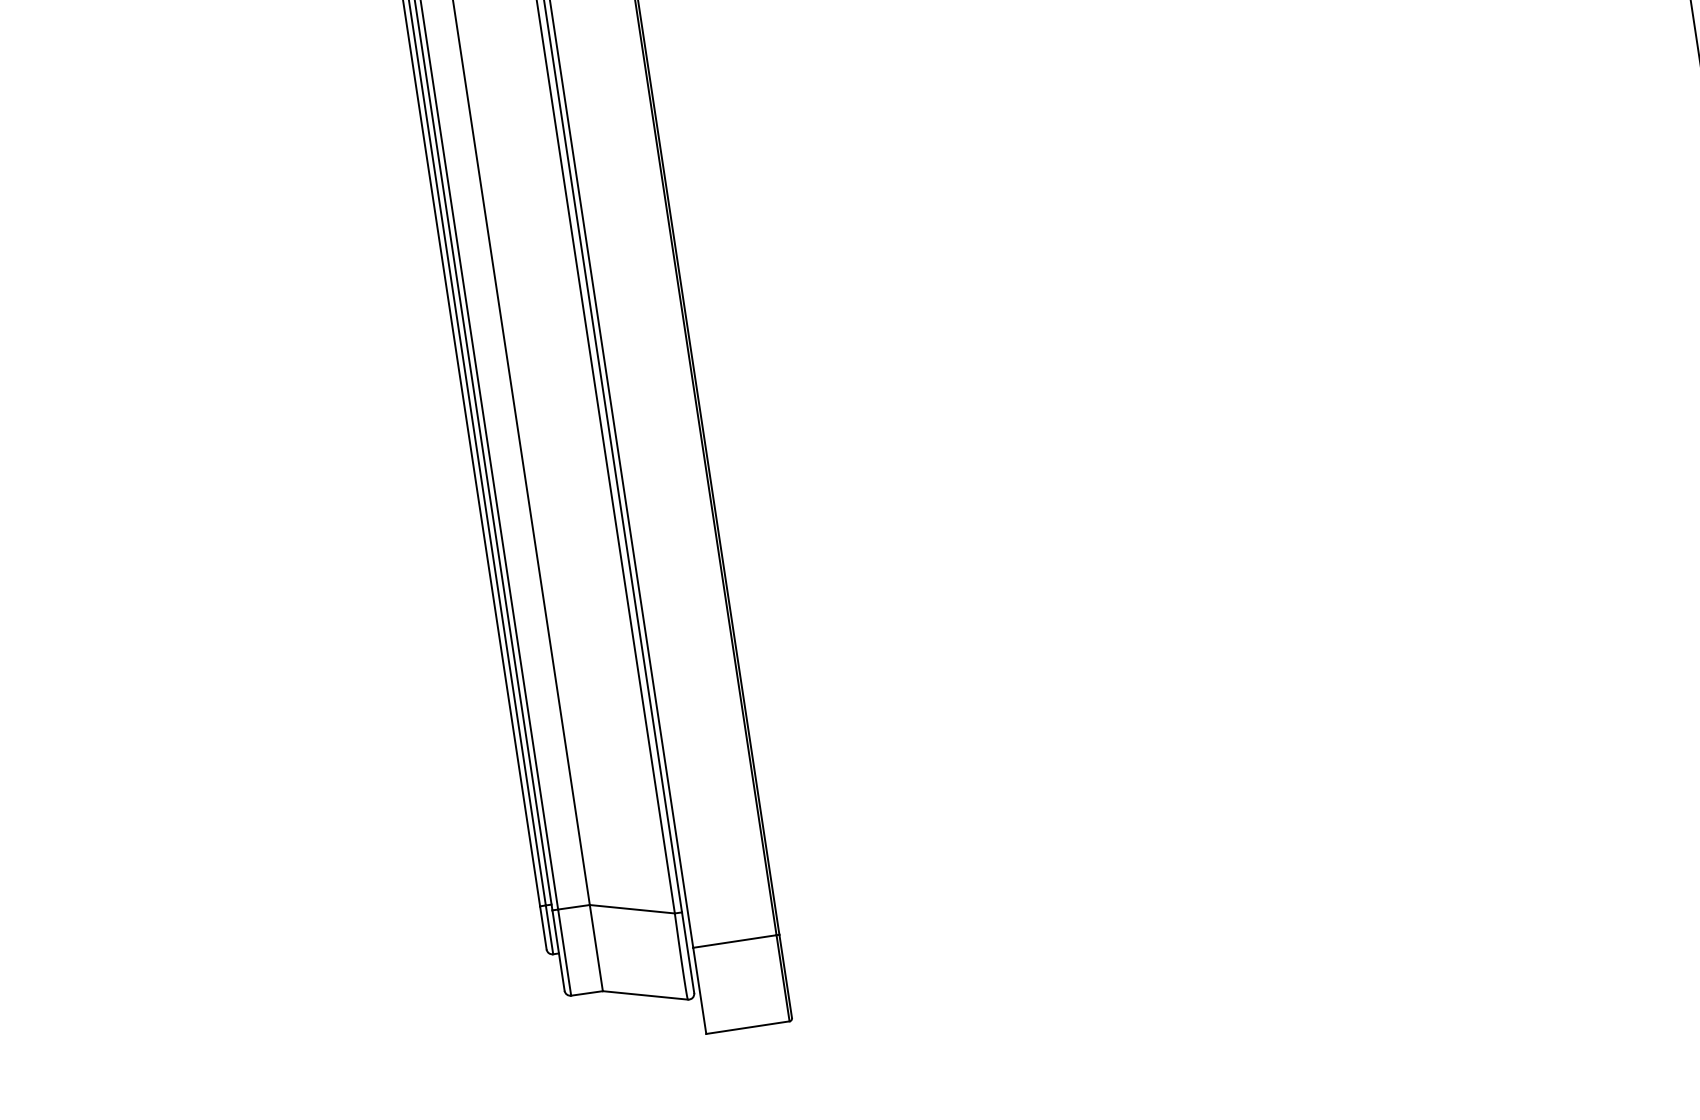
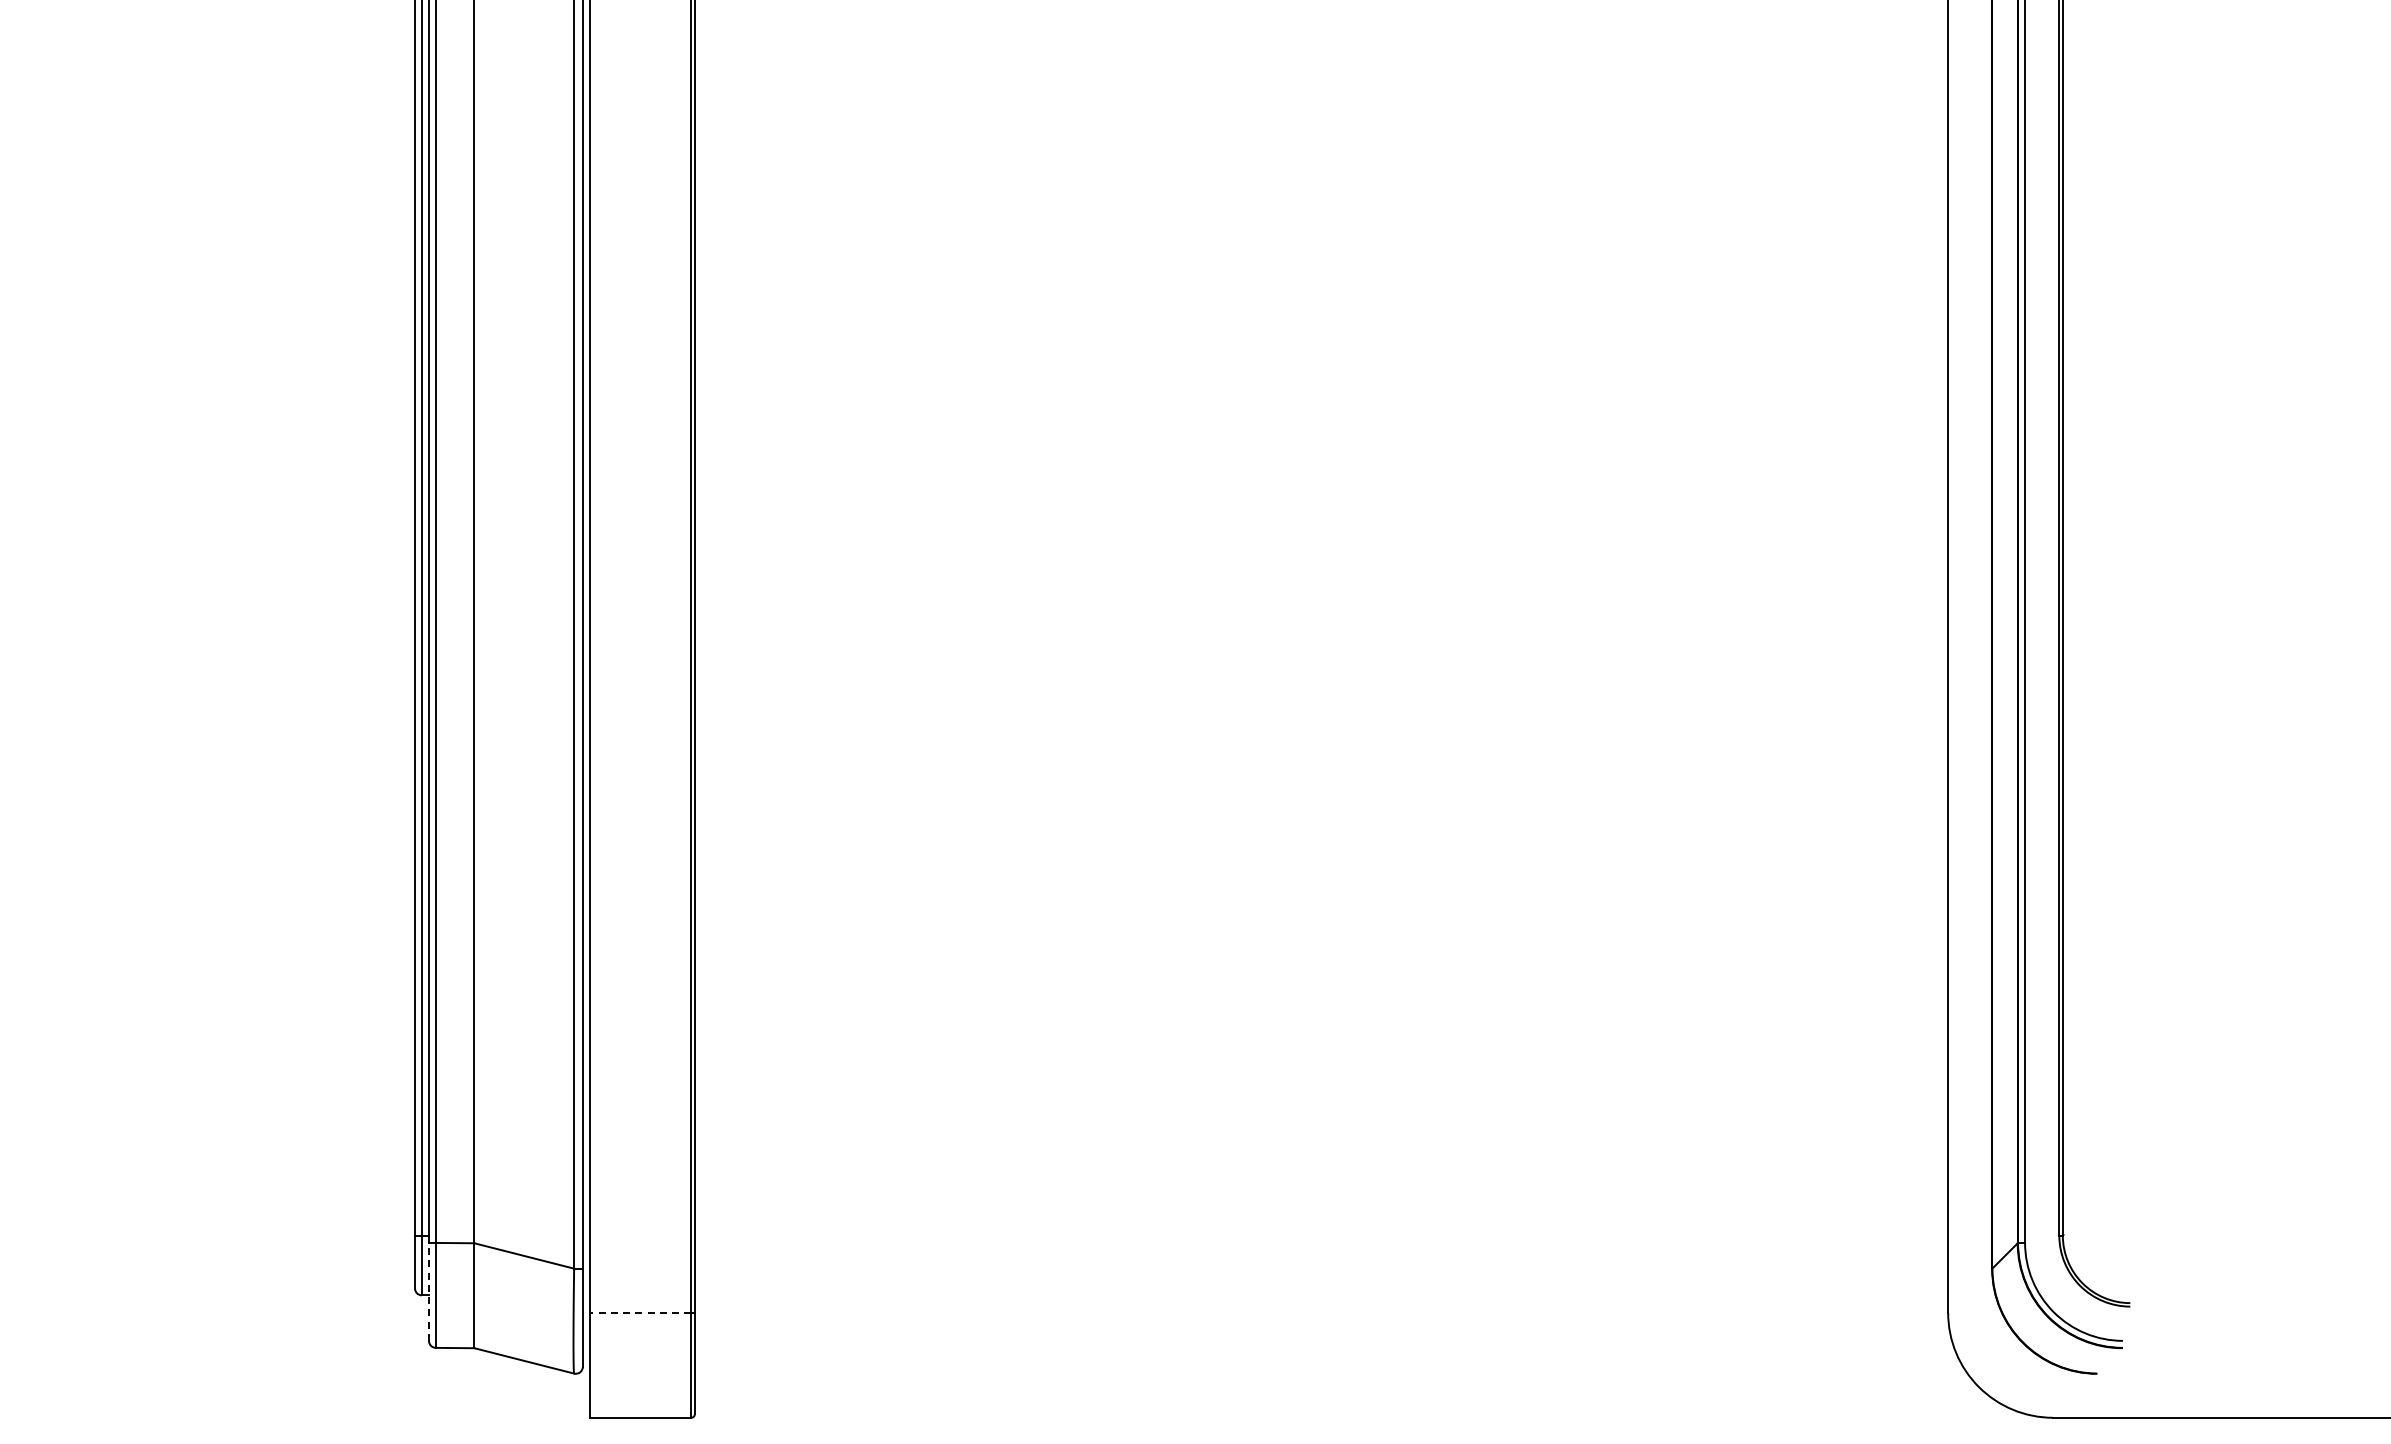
line: (734, 941) -> (640, 1312), solid -> dashed
line: (558, 950) -> (428, 1291), solid -> dashed

